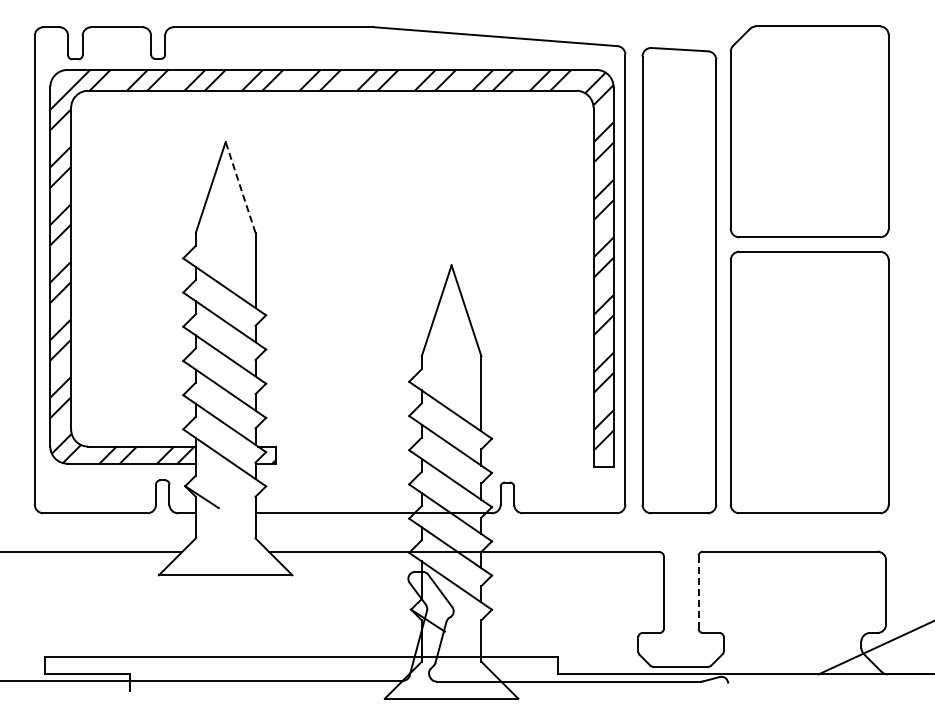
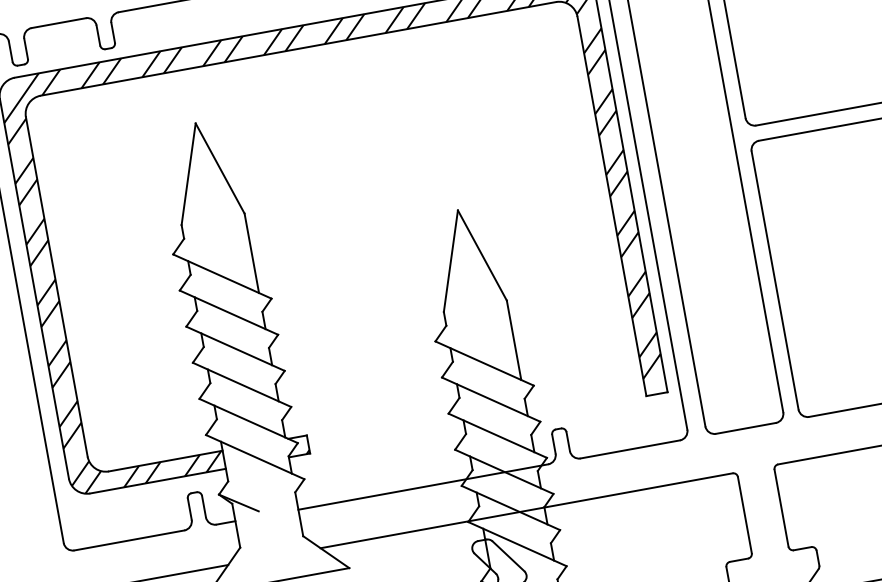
line: (240, 187) -> (220, 168), dashed -> solid
line: (698, 592) -> (781, 508), dashed -> solid

